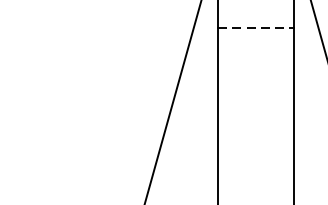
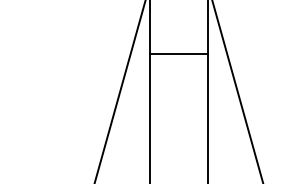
line: (256, 28) -> (179, 54), dashed -> solid

